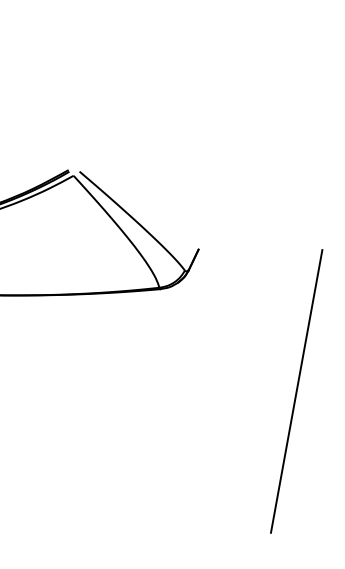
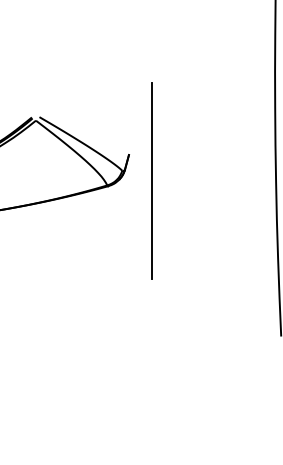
line: (295, 391) -> (151, 181), moved

